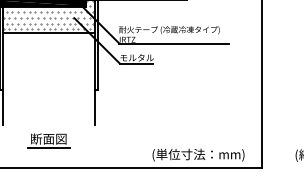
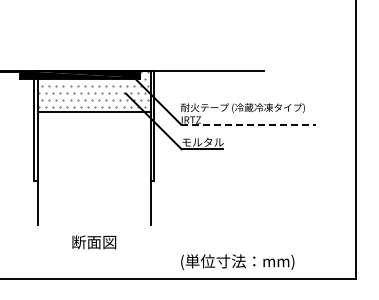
line: (174, 43) -> (248, 124), solid -> dashed
line: (49, 148) -> (94, 253), removed
text: (198, 154) -> (237, 261), moved

